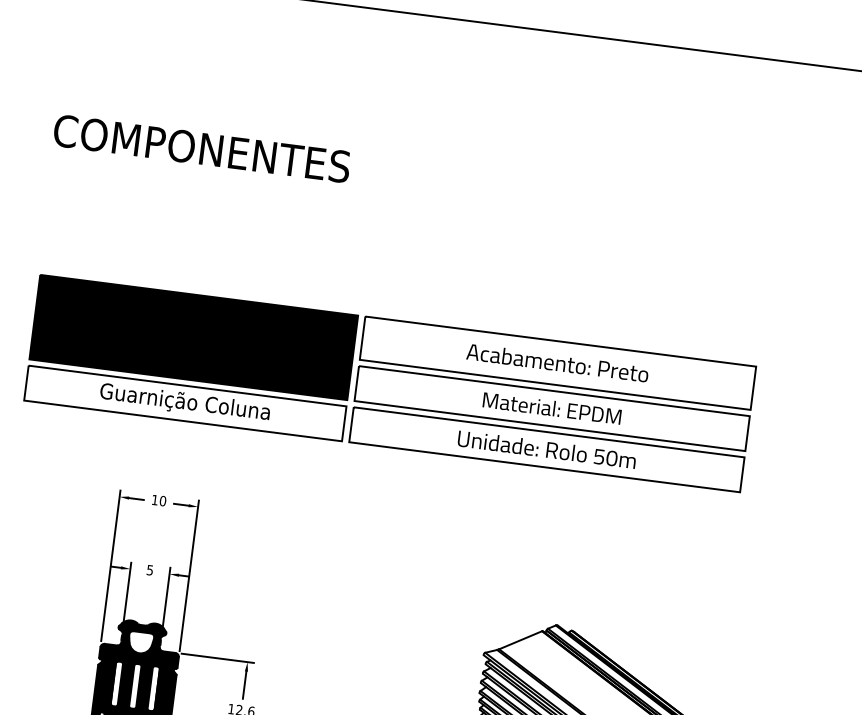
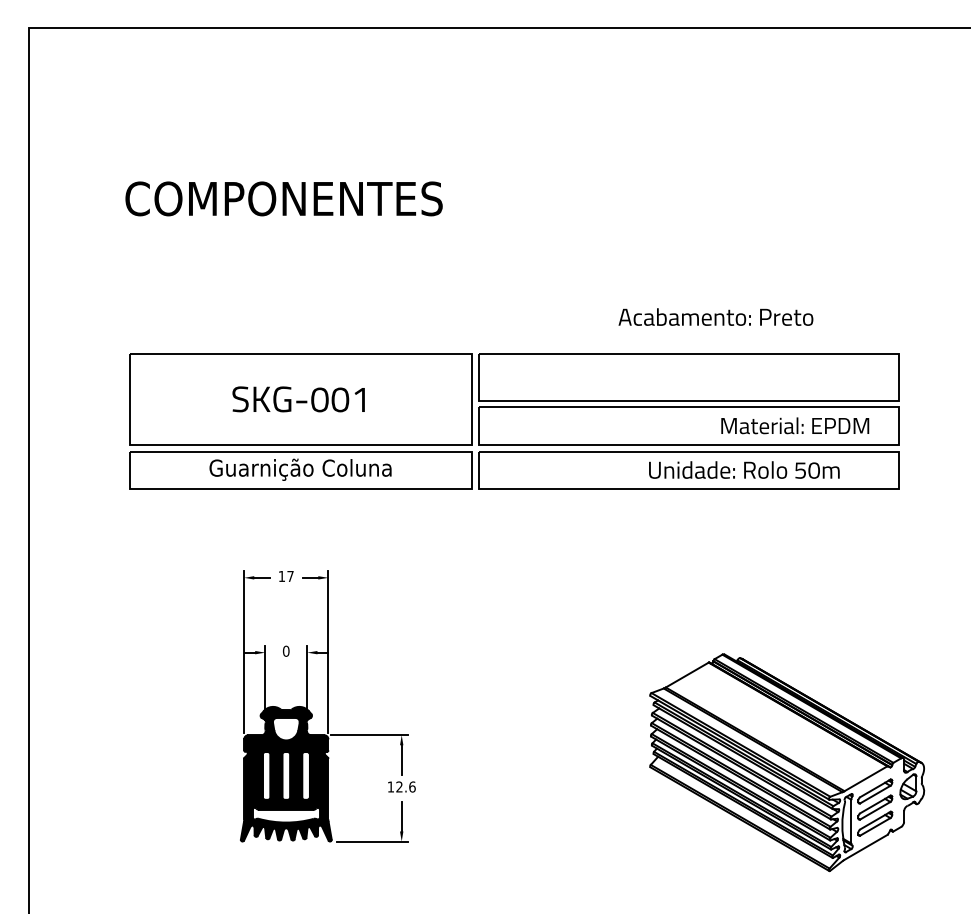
fill: (193, 337) -> (300, 399), removed
text: (557, 362) -> (715, 316), moved
text: (552, 408) -> (795, 425), moved
text: (547, 449) -> (744, 469), moved
text: (162, 501) -> (290, 576), 10 -> 17
text: (149, 569) -> (285, 650), 5 -> 0

